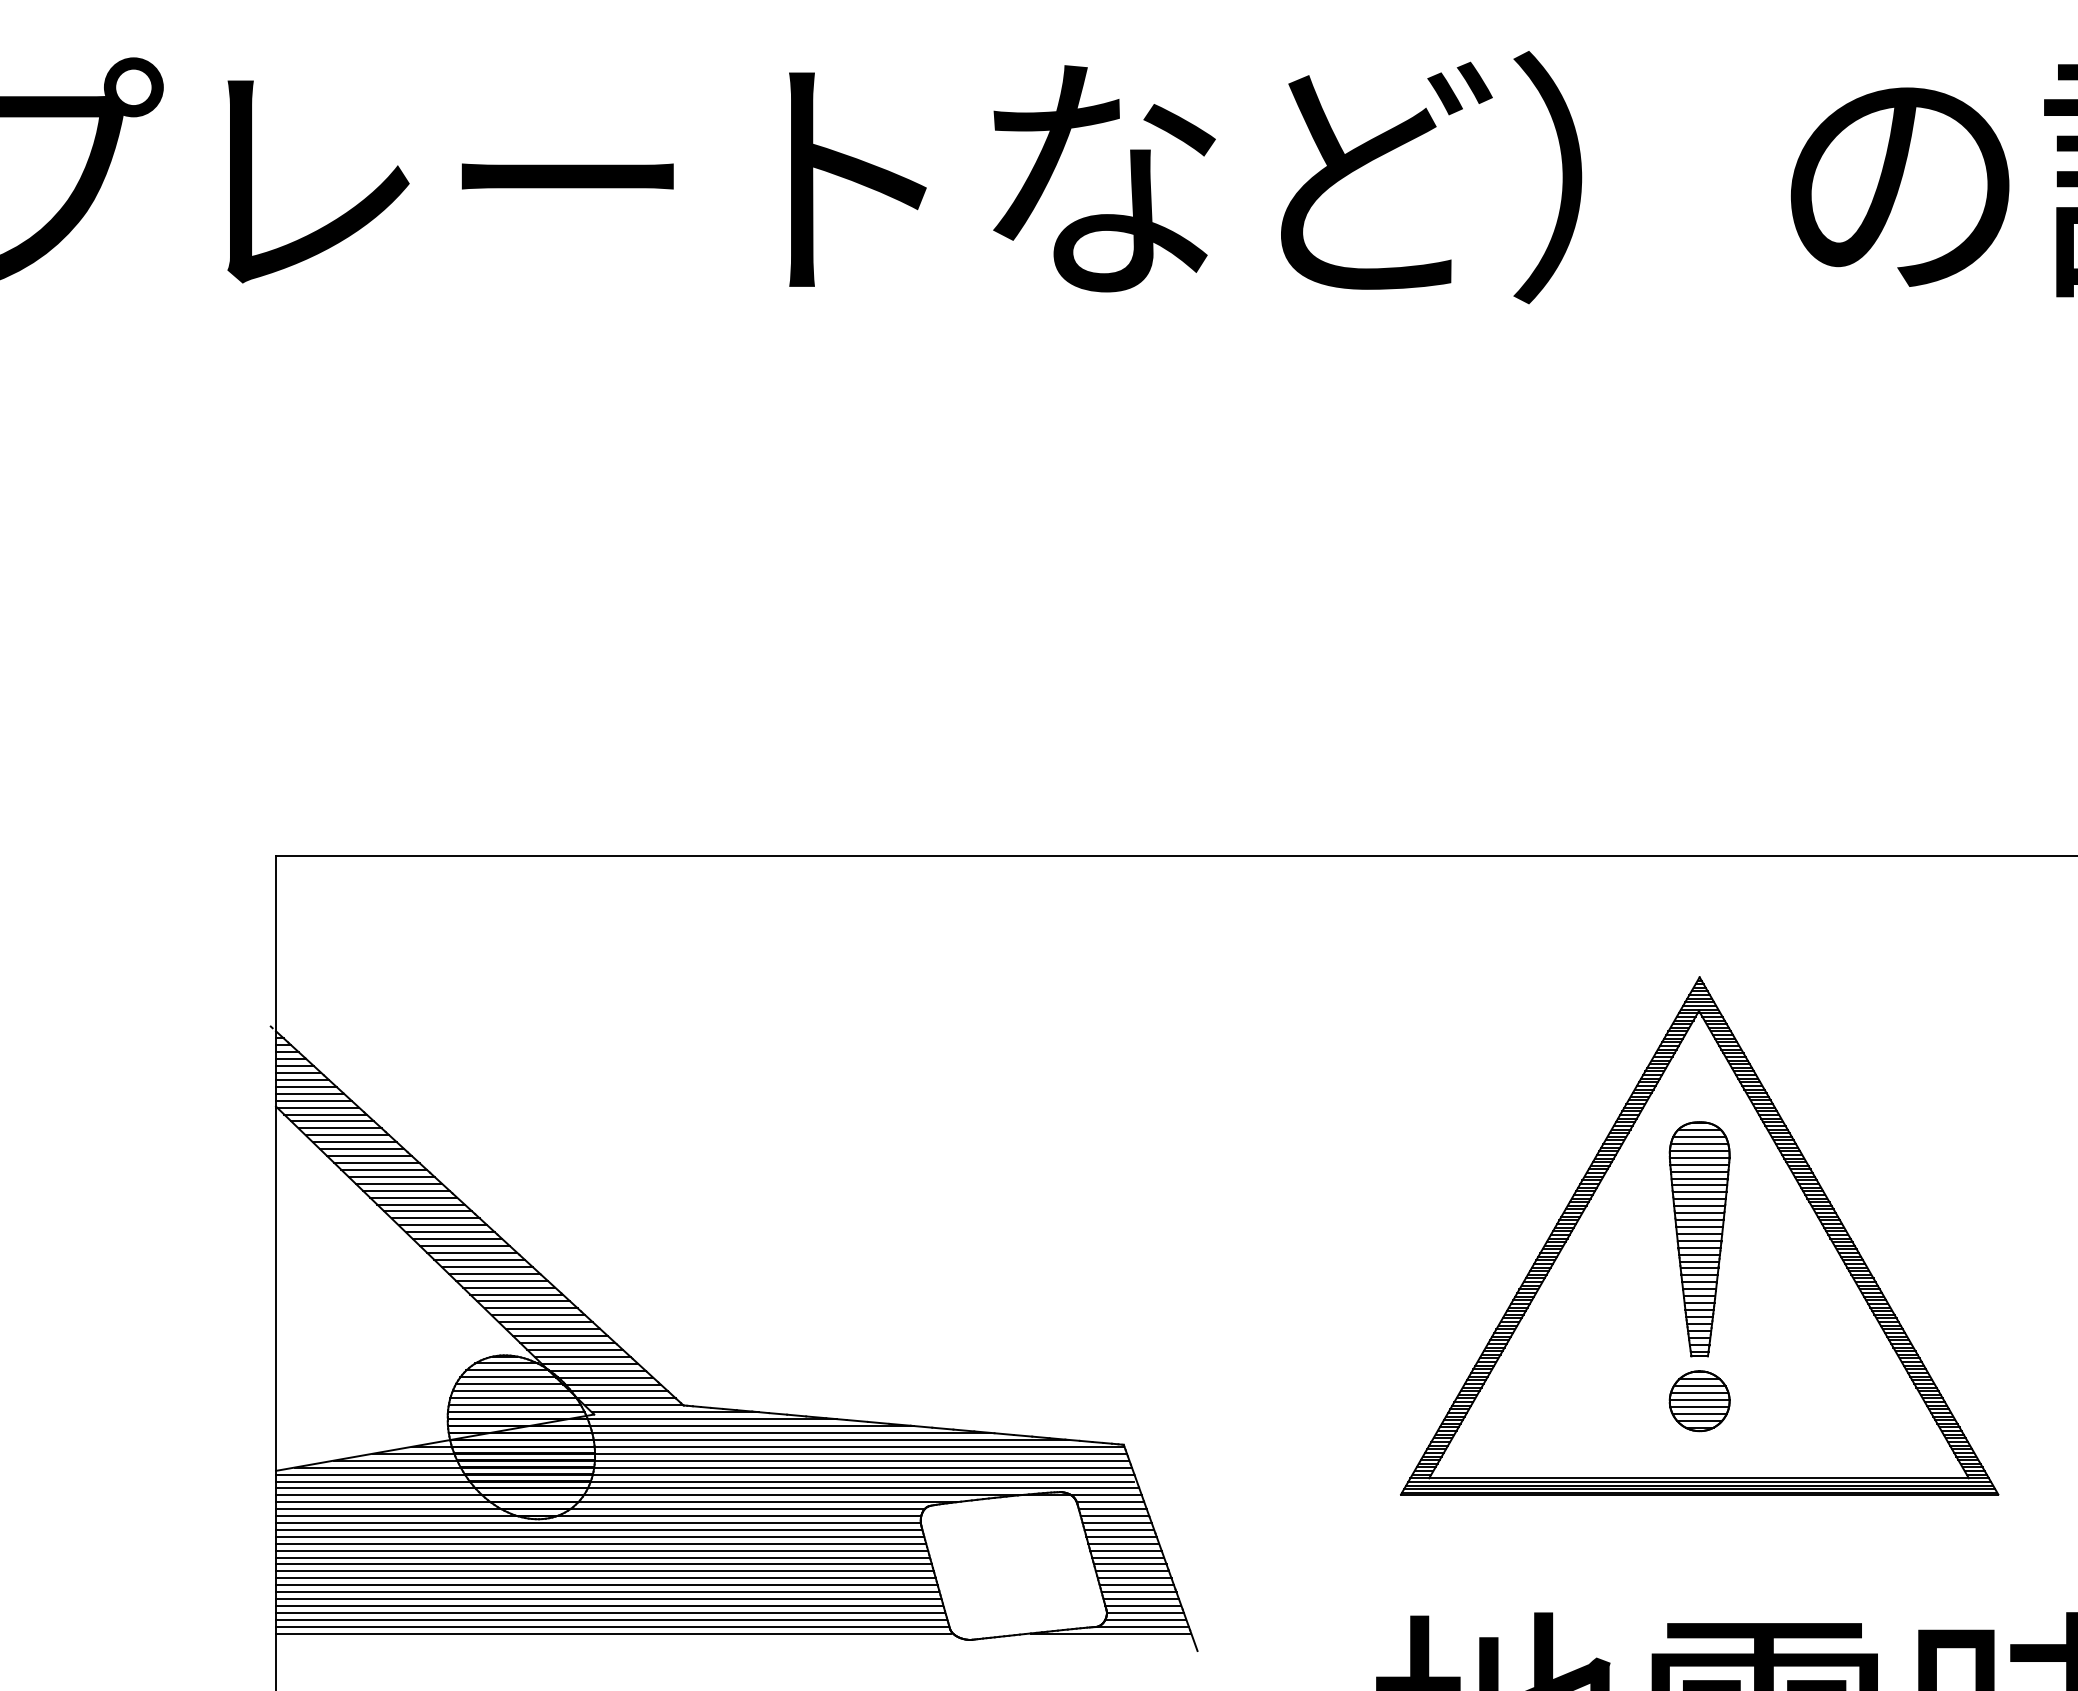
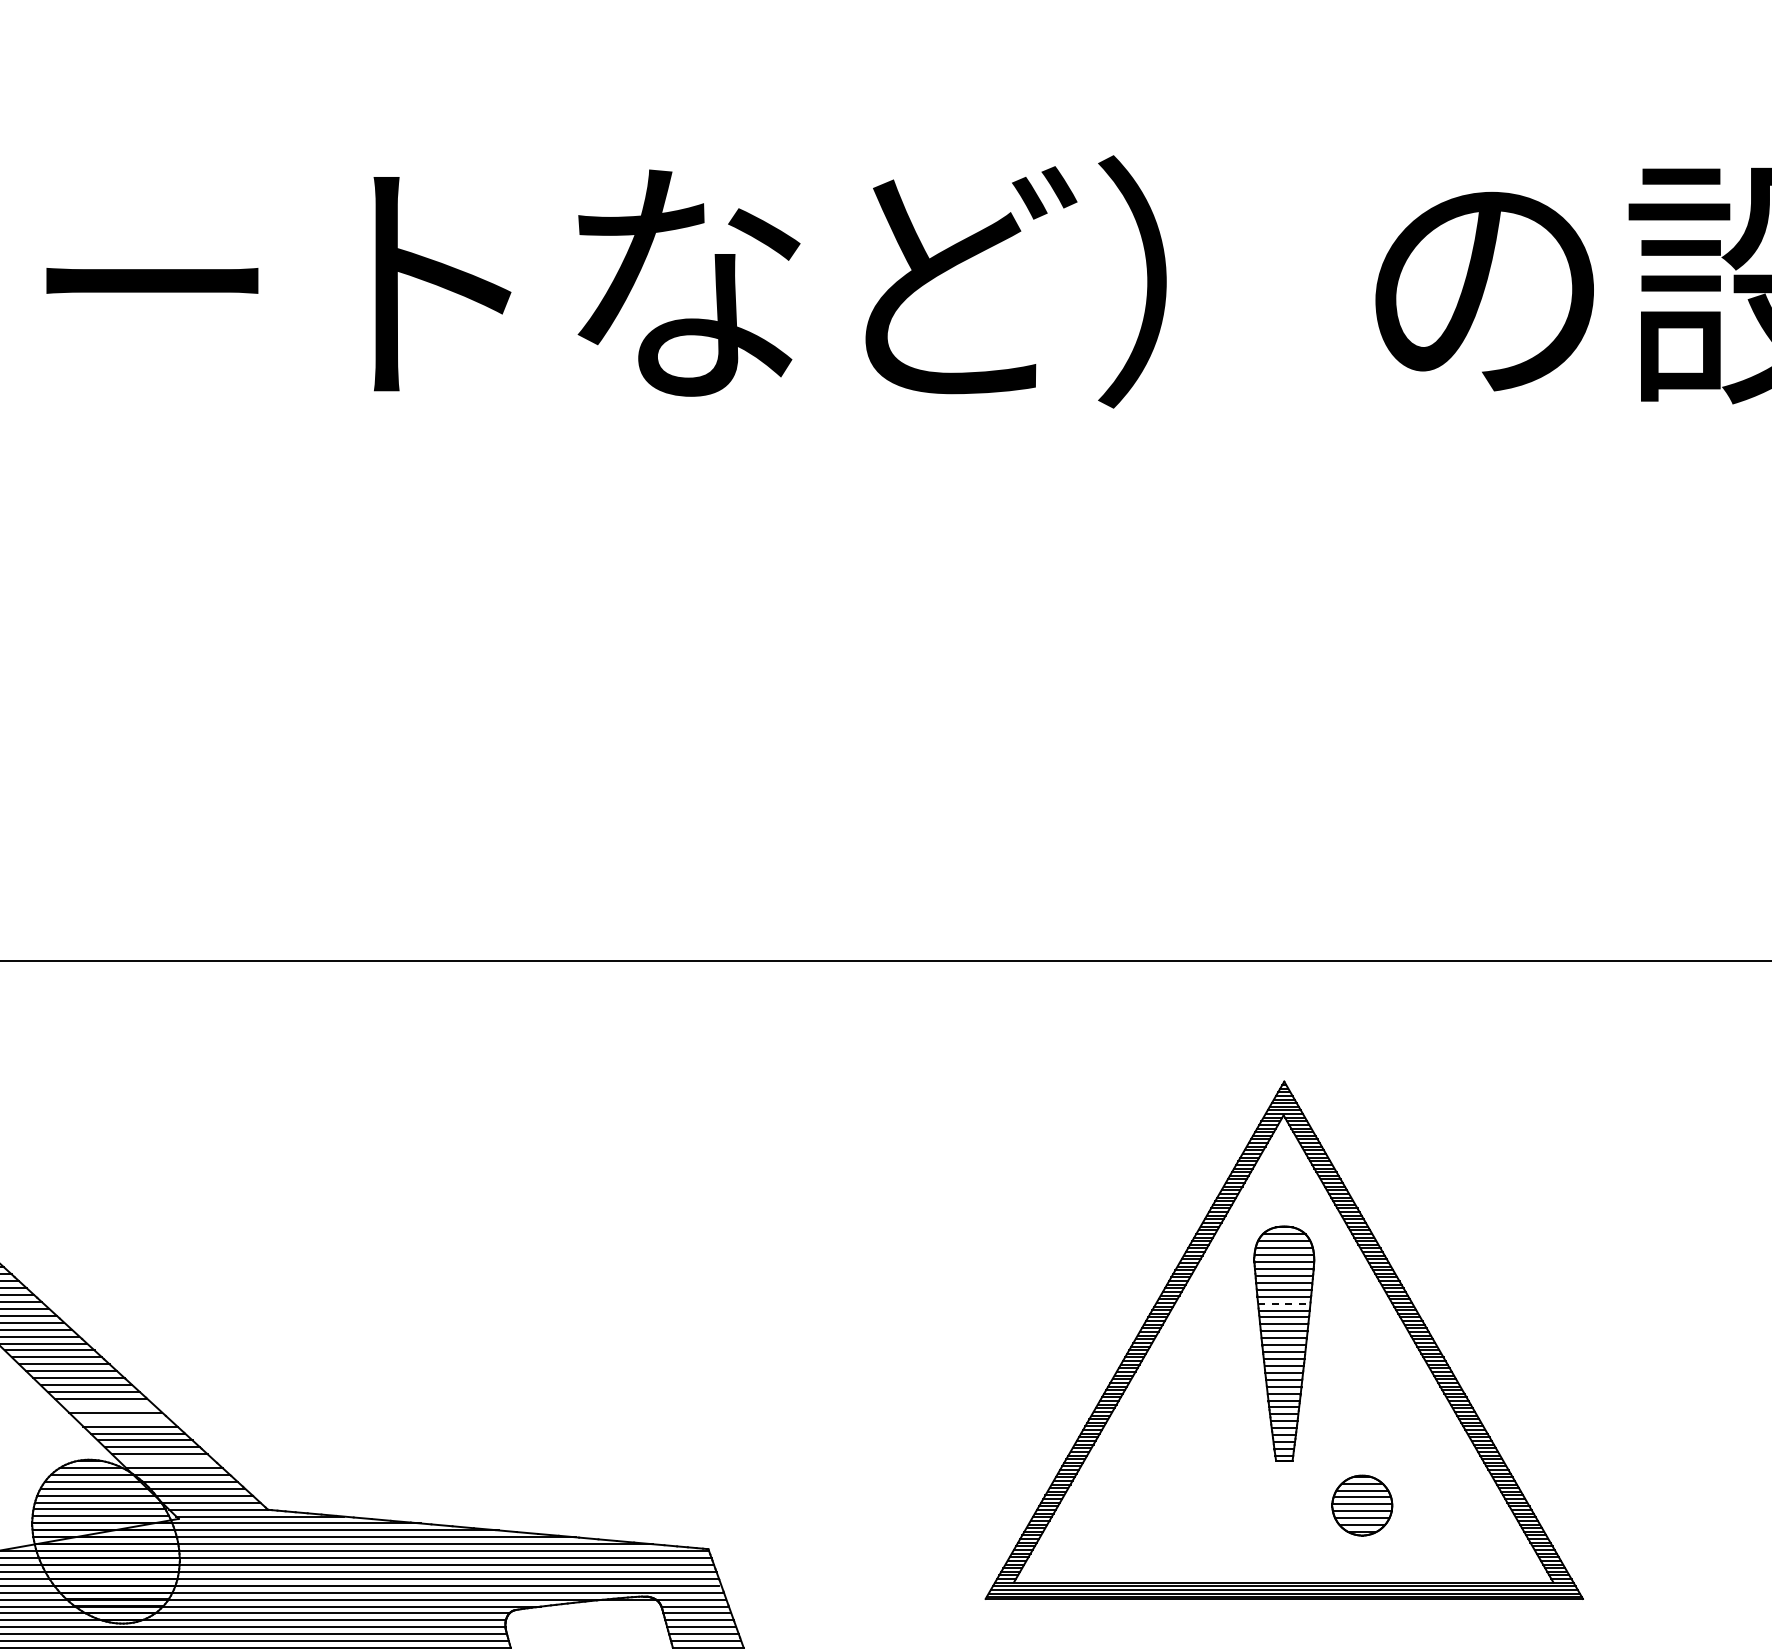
line: (1700, 1199) -> (1285, 1303), solid -> dashed
line: (523, 1301) -> (108, 1405), removed
line: (538, 1315) -> (123, 1419), removed
line: (582, 1356) -> (167, 1460), removed
part: (1699, 1401) -> (1362, 1505), moved

